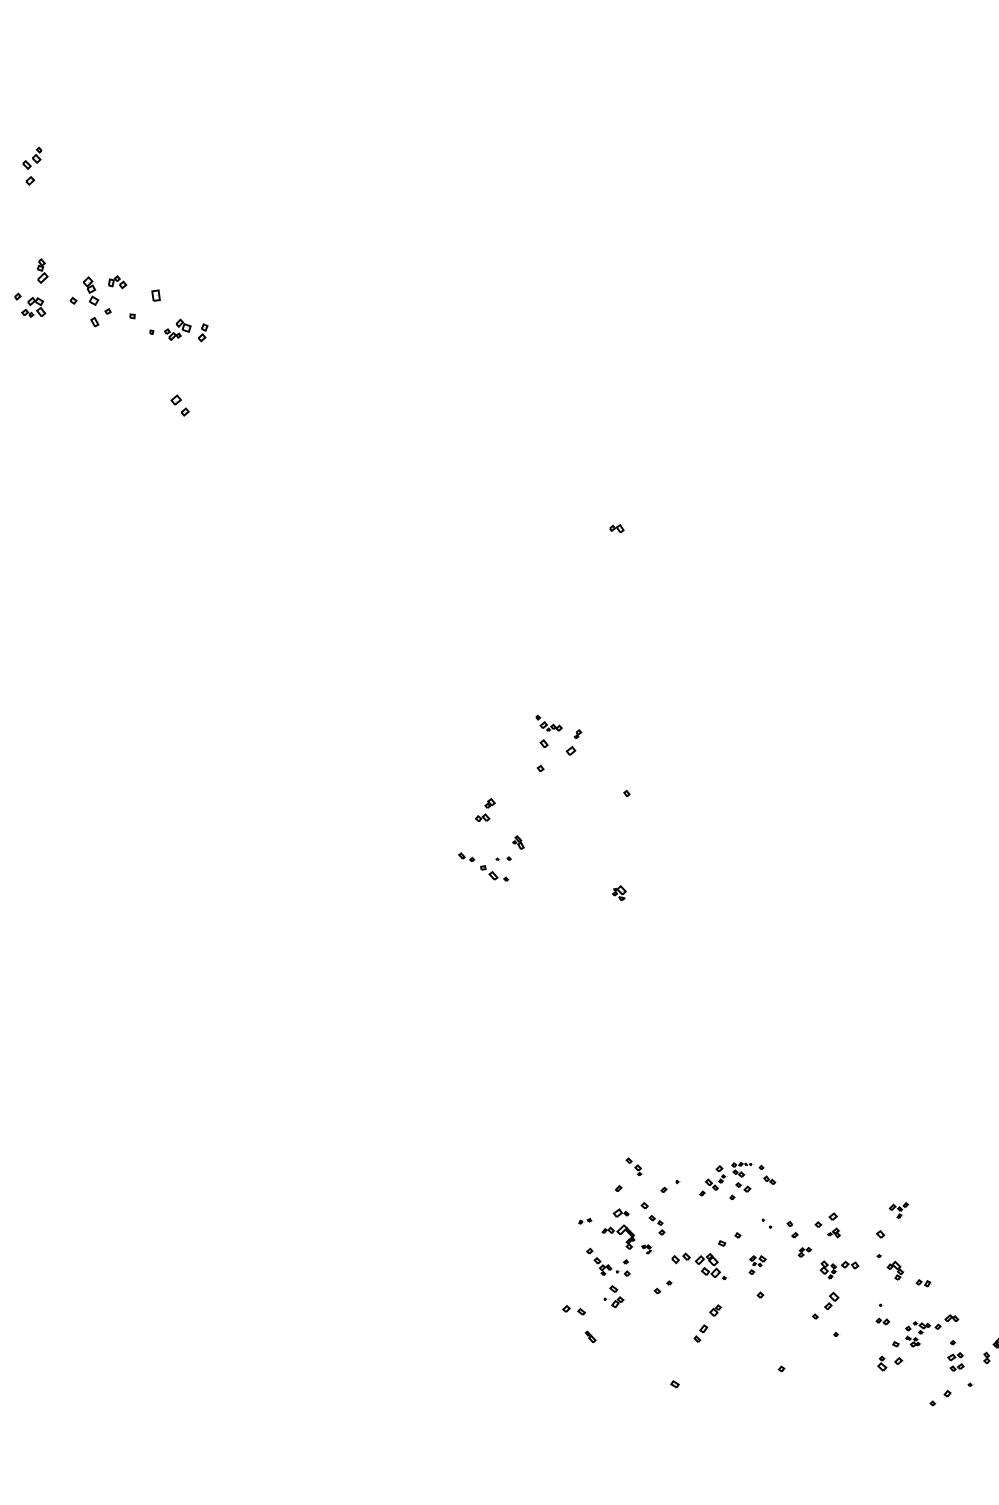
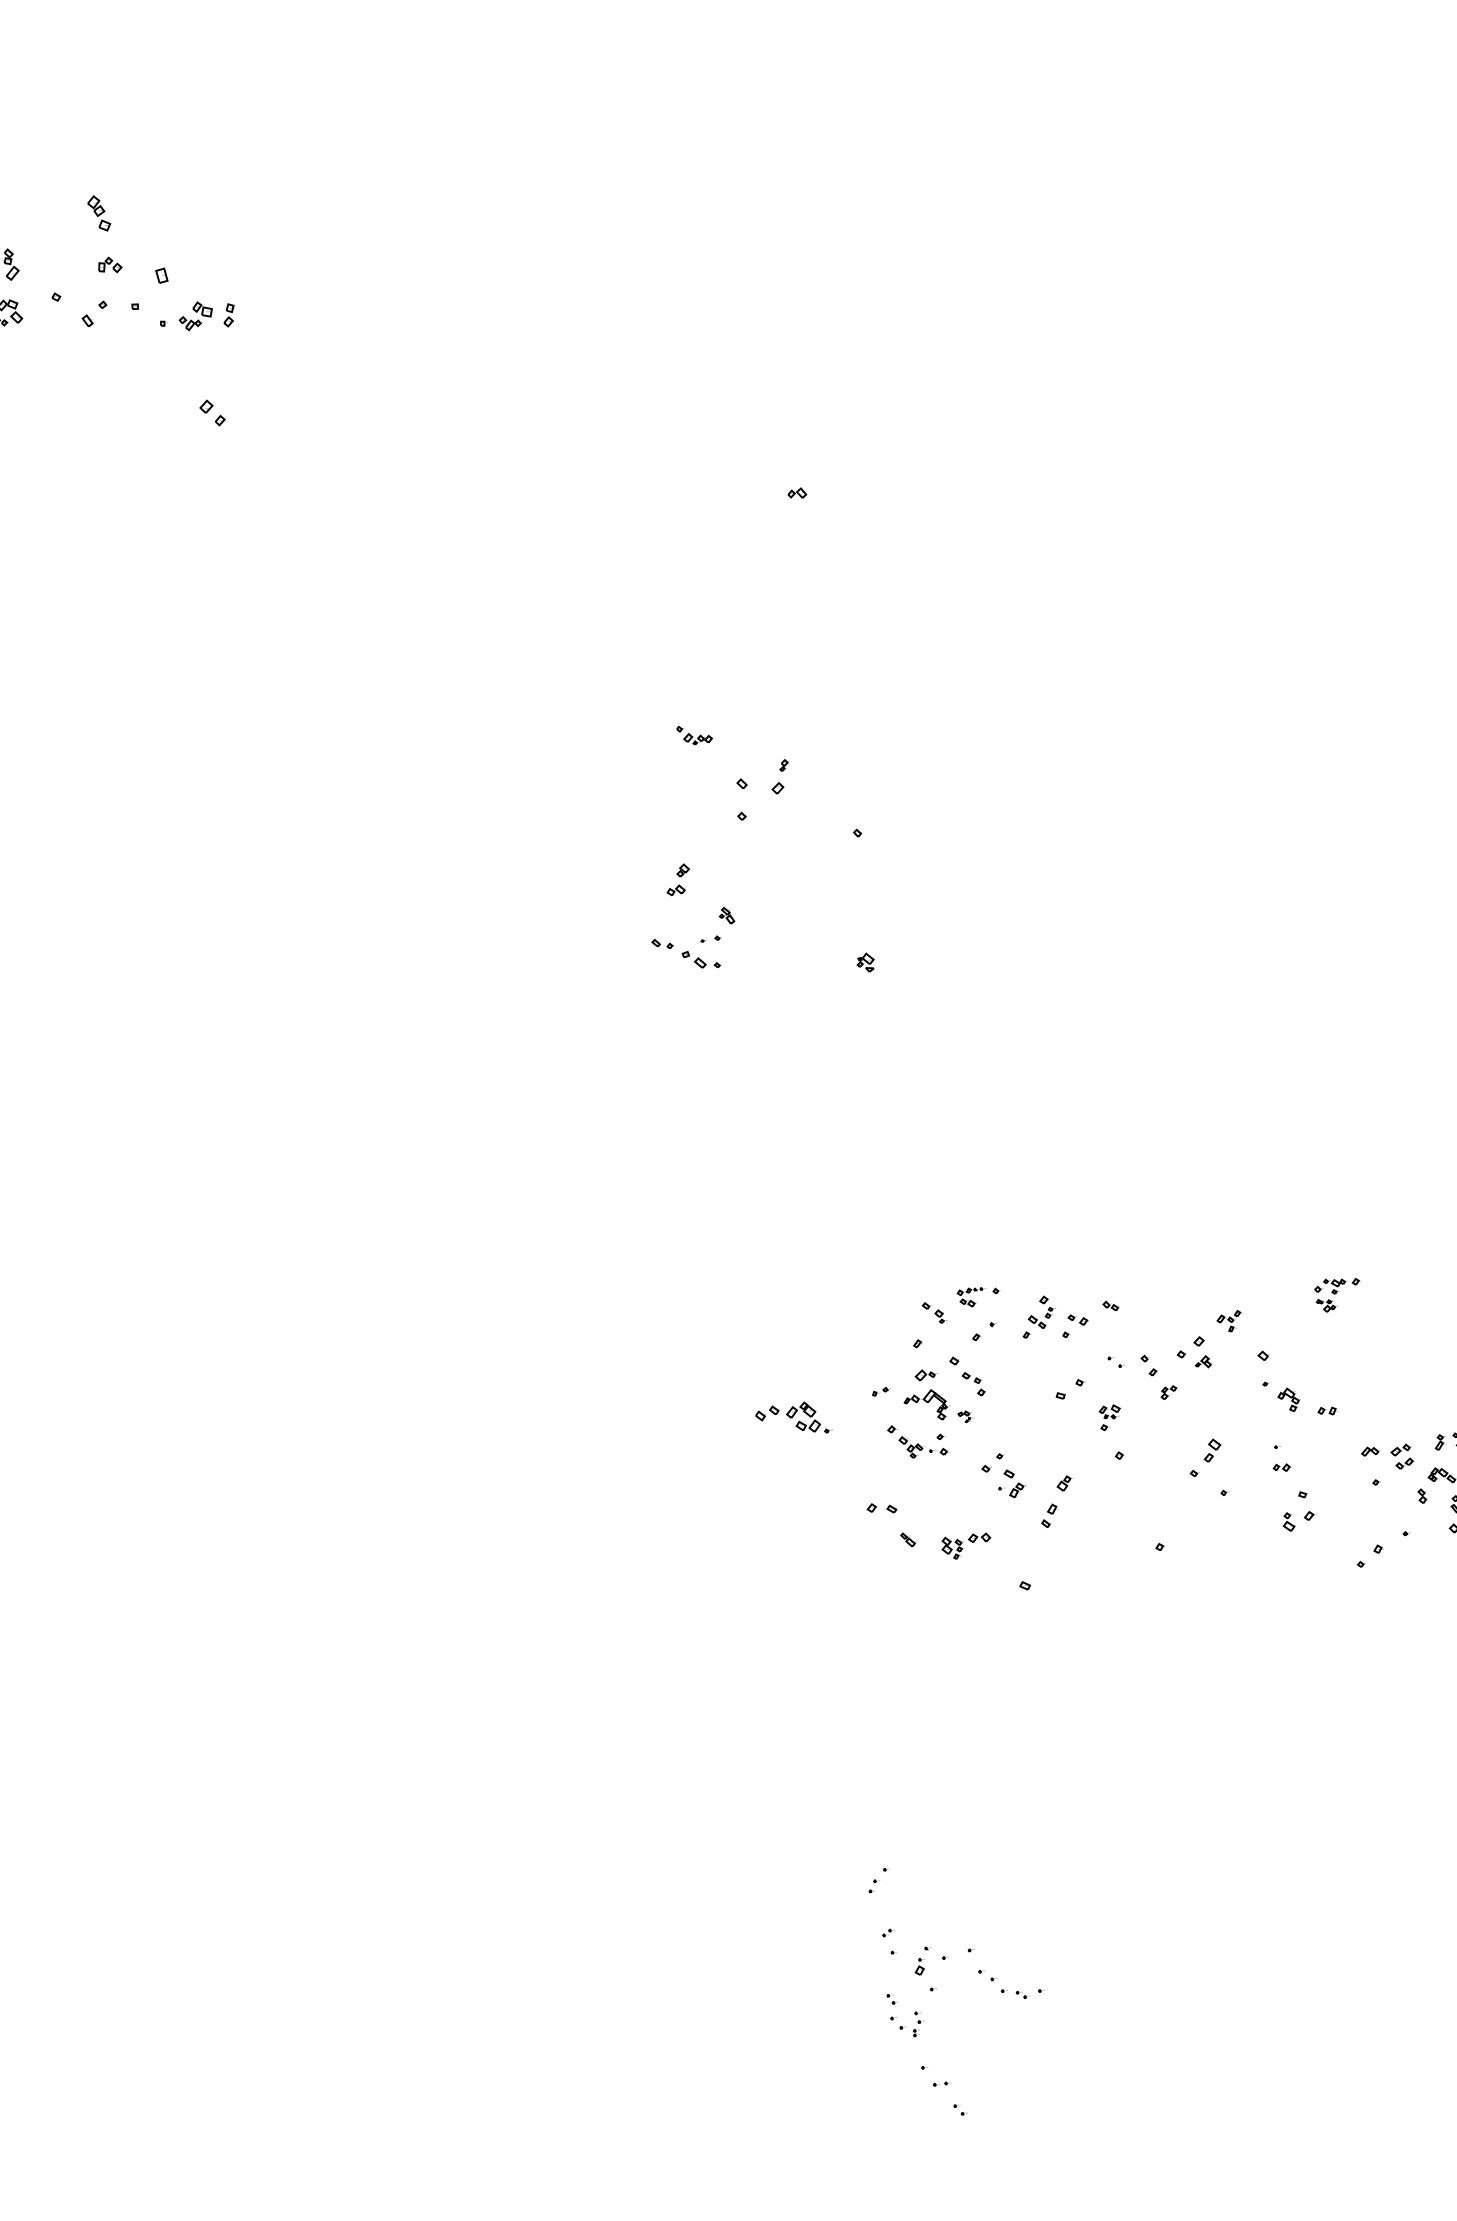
part: (91, 291) -> (99, 213), moved
part: (548, 723) -> (694, 735), moved
part: (747, 1170) -> (978, 1297), moved
part: (898, 1210) -> (1229, 1321), moved
part: (700, 1264) -> (793, 1417), moved
part: (839, 1269) -> (966, 1545), moved
part: (615, 1296) -> (1012, 1483), moved
part: (922, 1334) -> (1337, 1294), moved
part: (956, 1361) -> (1402, 1456), moved

